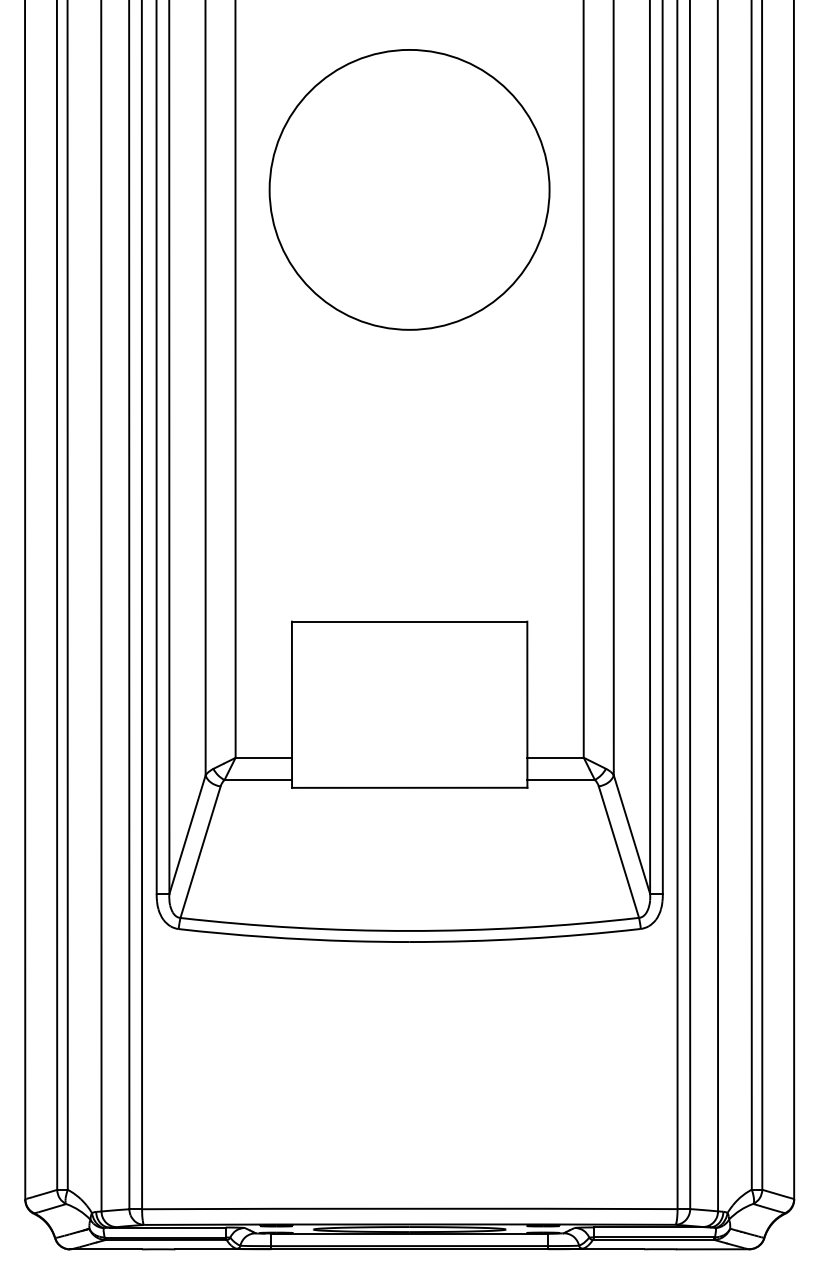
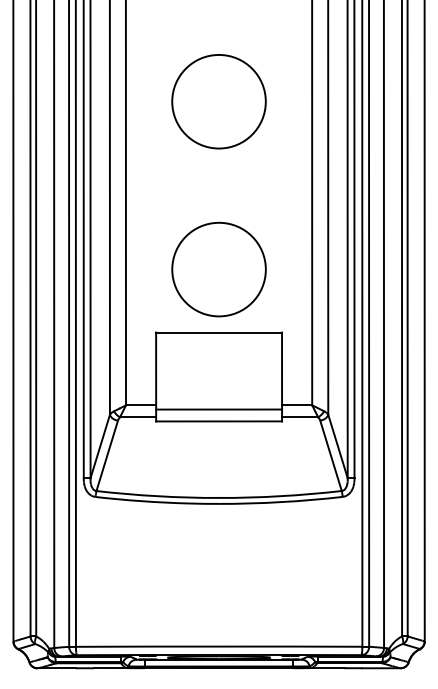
circle: (408, 189) -> (218, 101), size x0.62
circle: (408, 503) -> (218, 269), added
line: (410, 765) -> (219, 409), added

